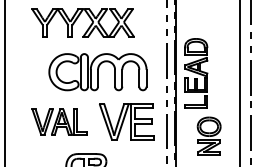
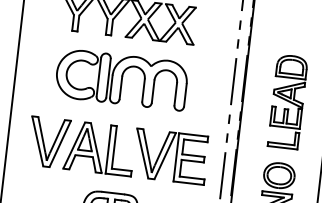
part: (97, 72) -> (121, 80), moved
part: (196, 73) -> (288, 102), moved
part: (59, 121) -> (81, 145), size x1.43

